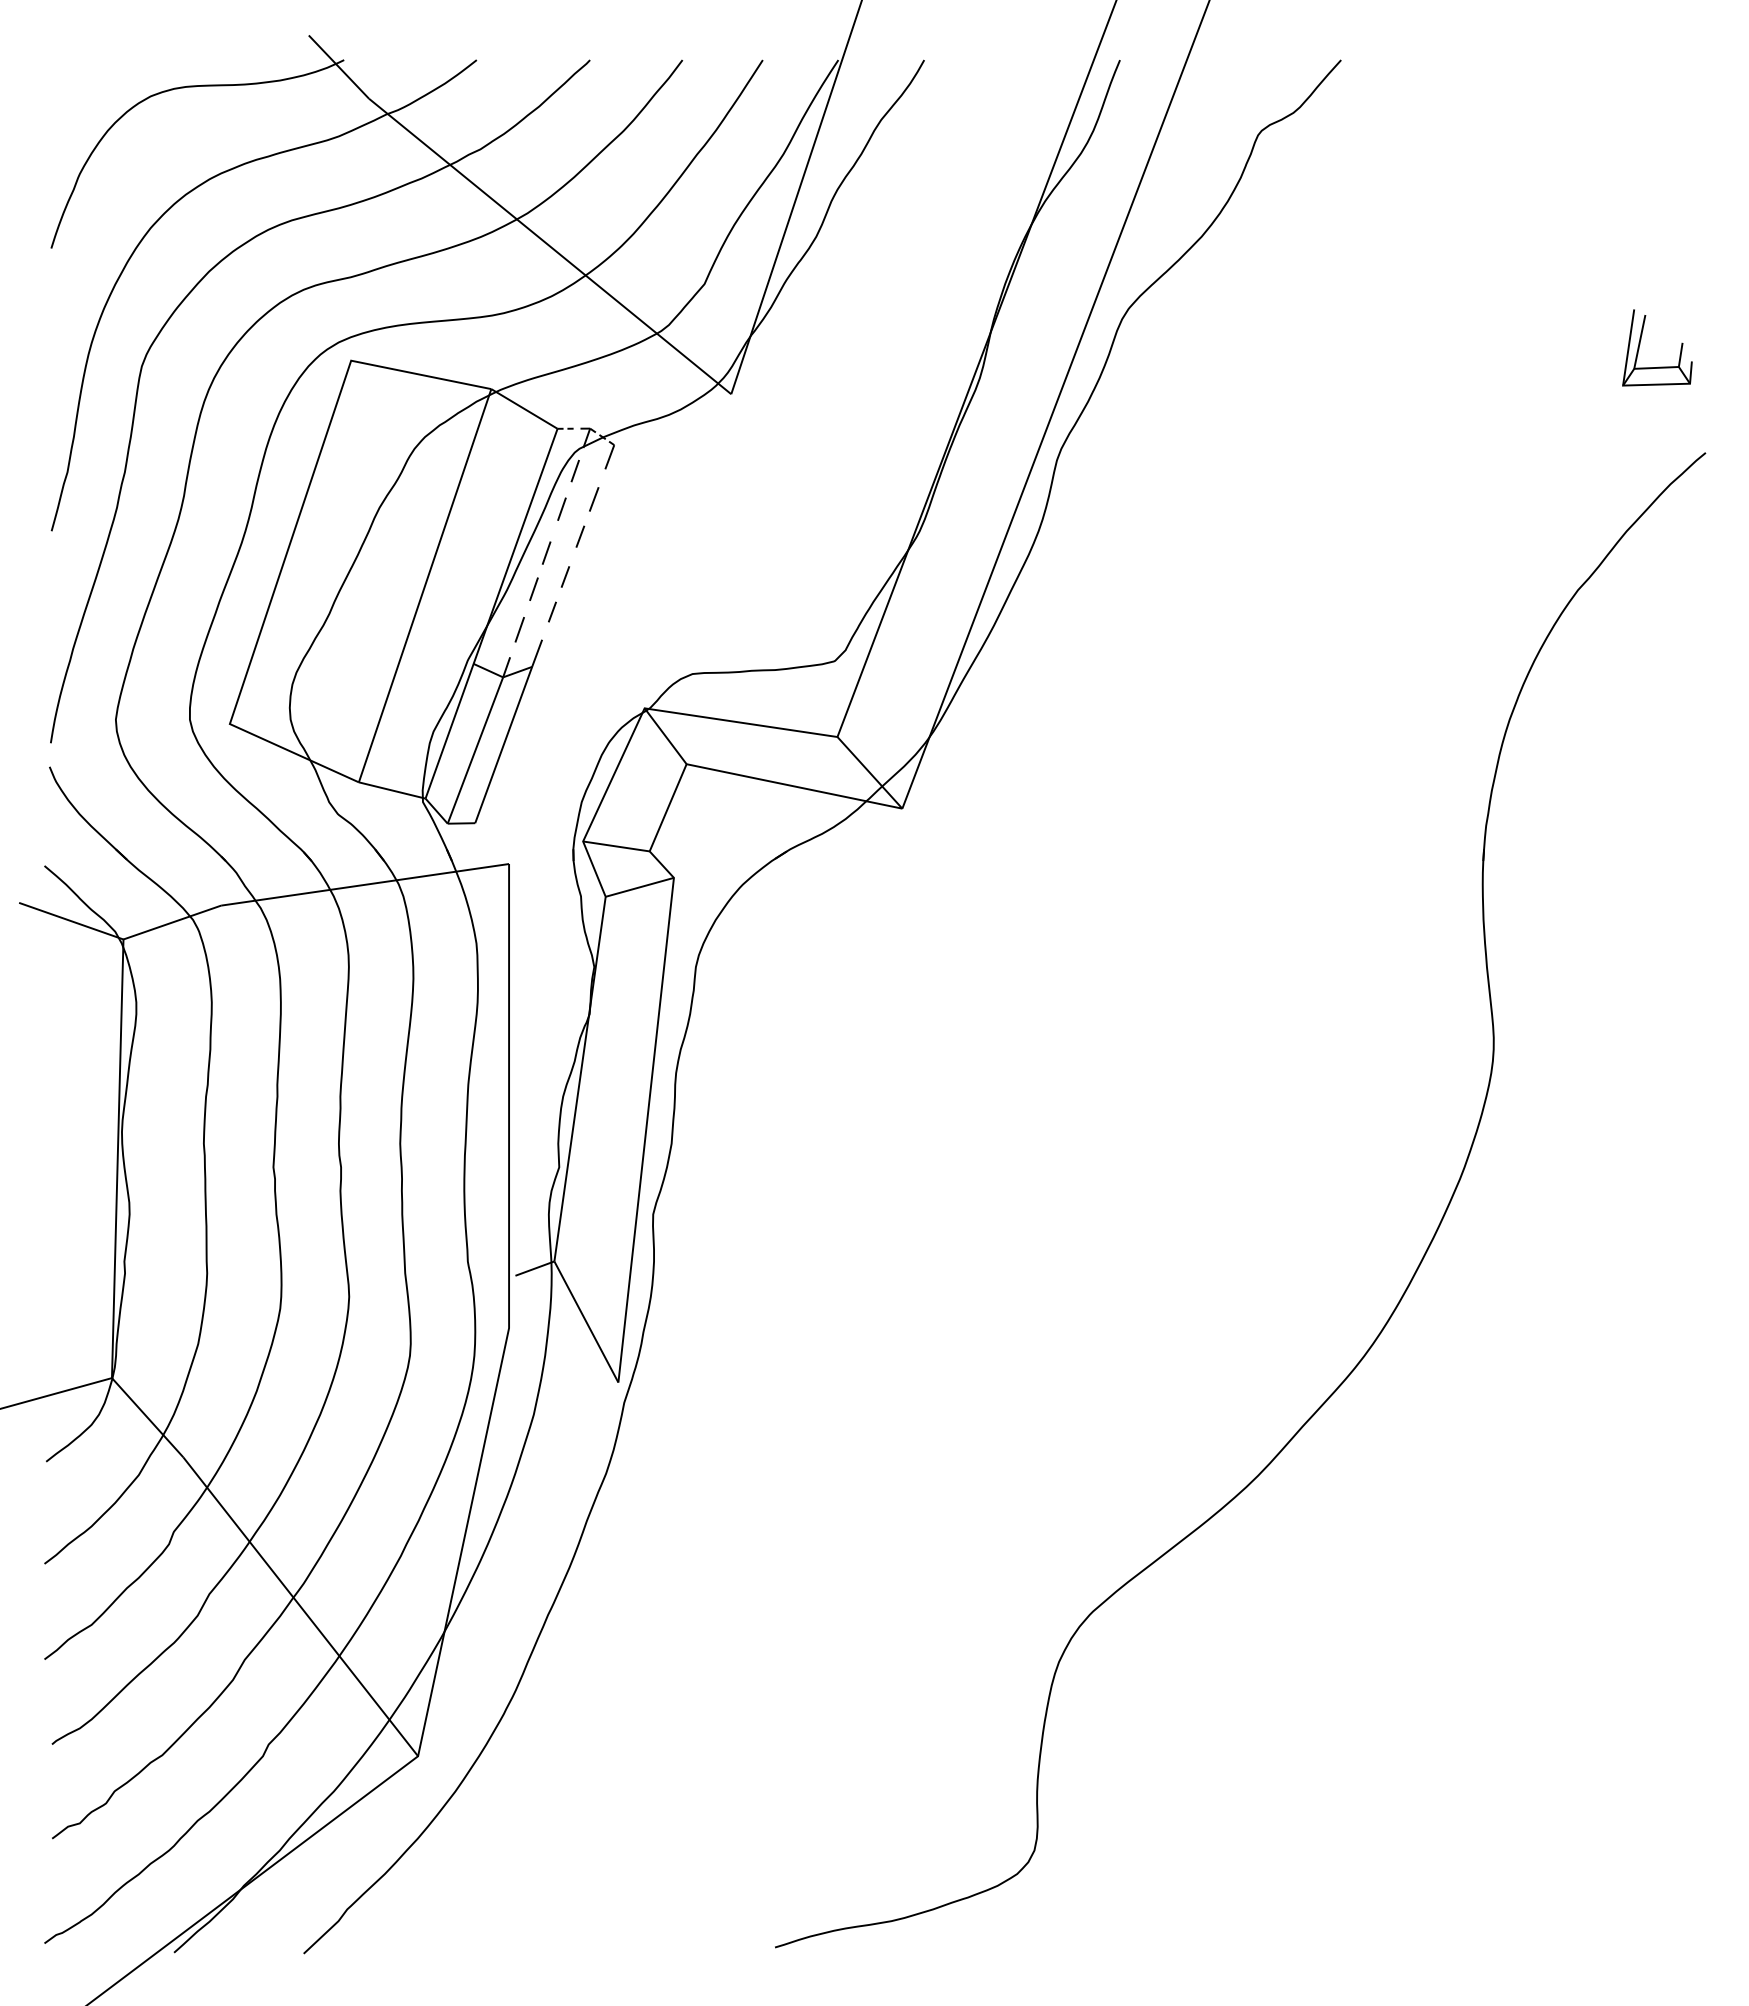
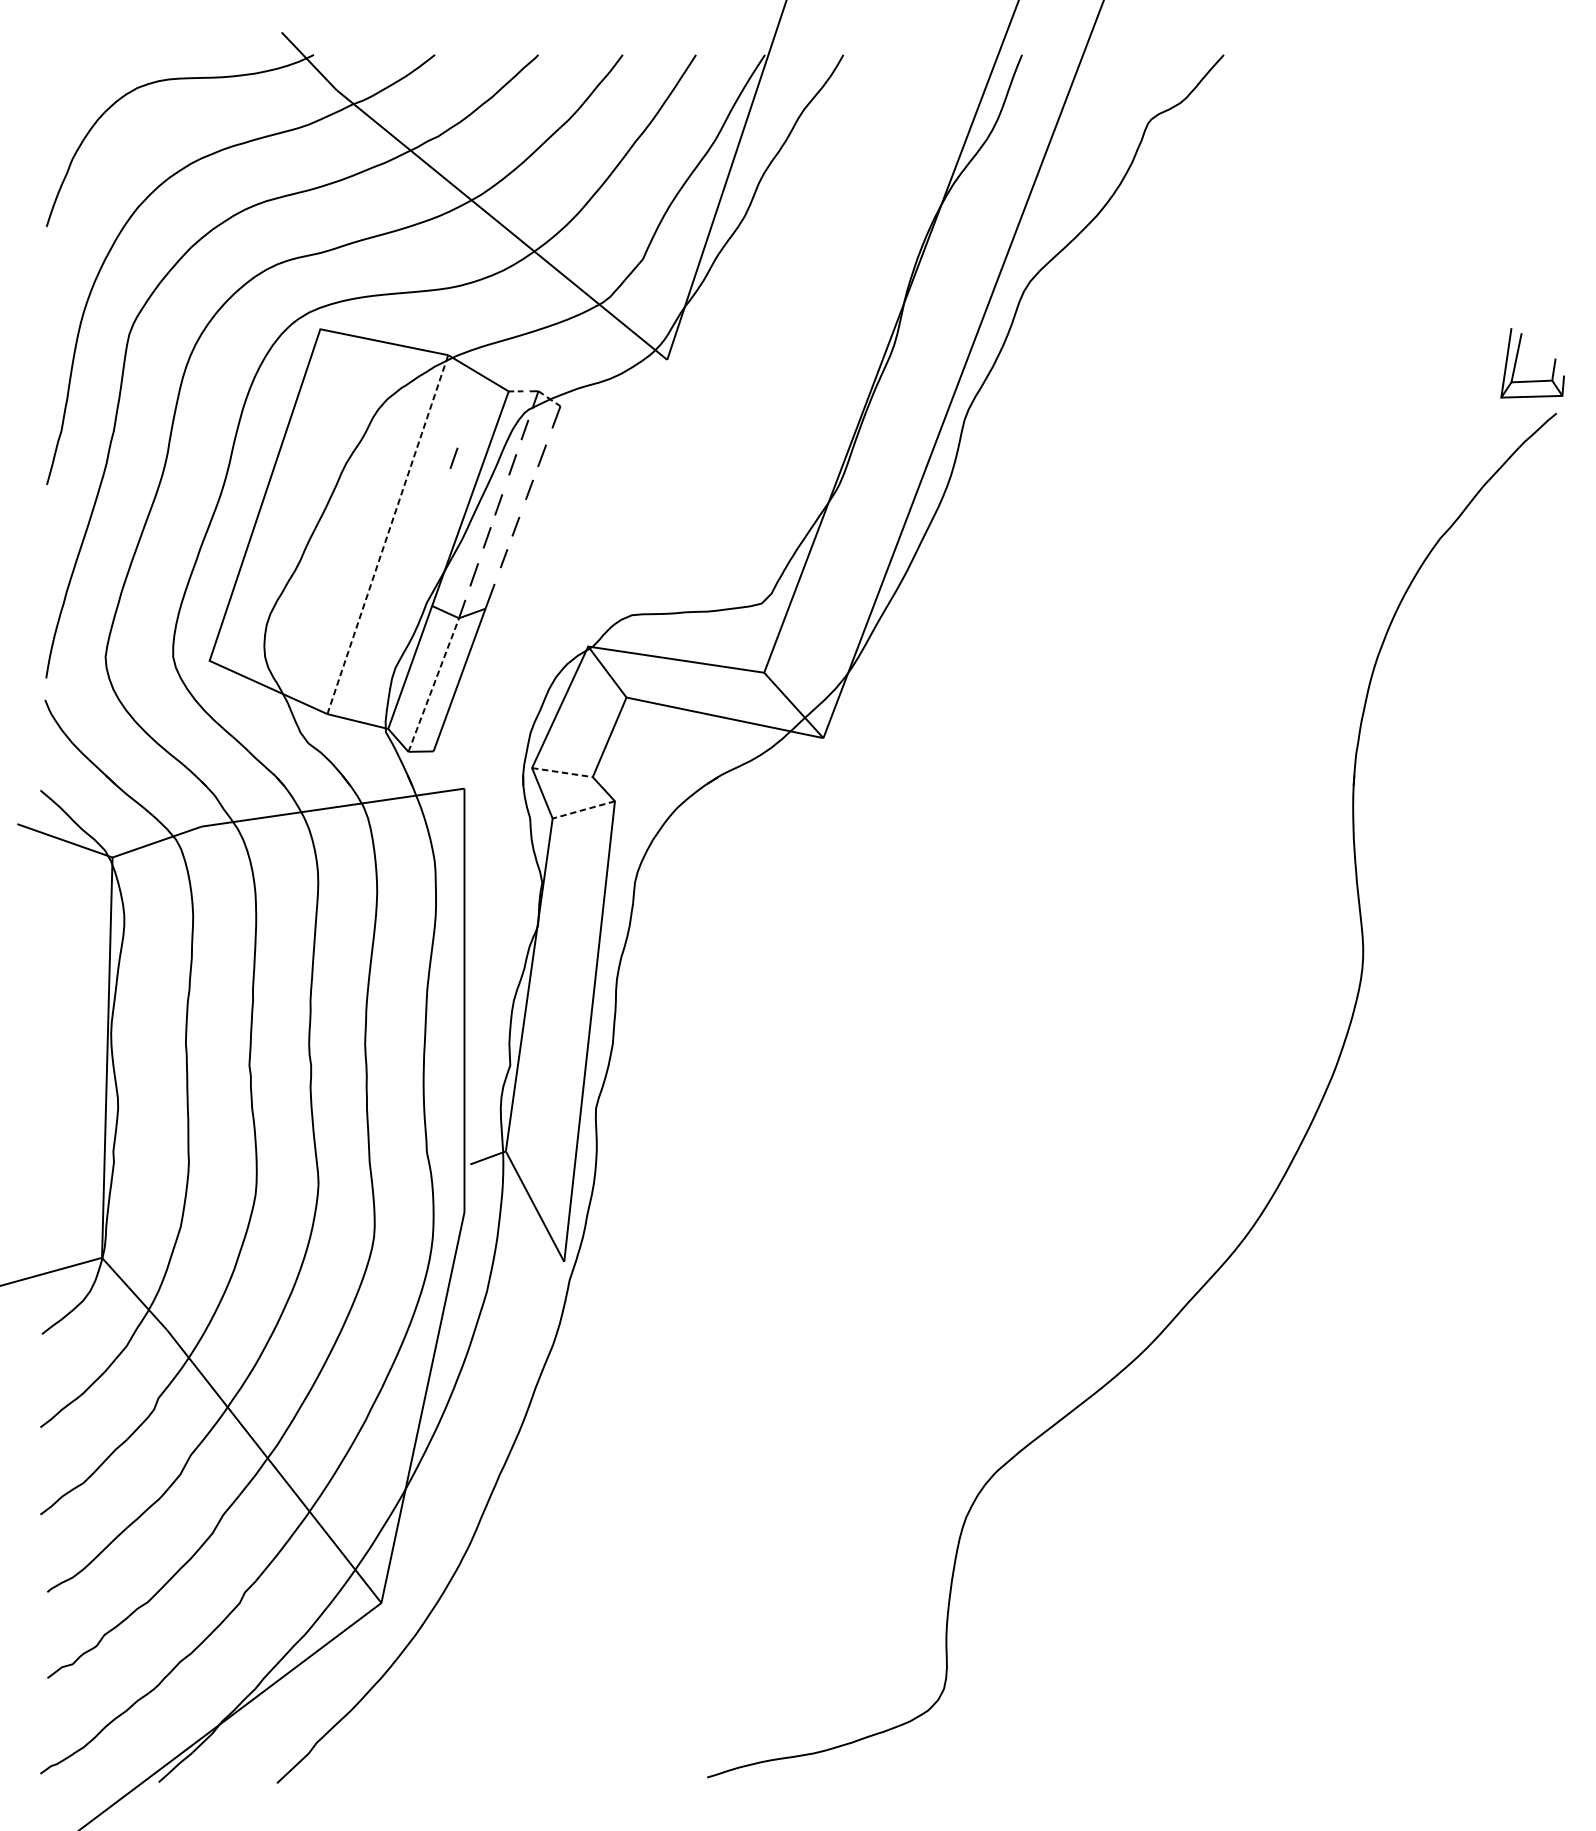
part: (1640, 344) -> (1517, 360), moved
line: (497, 501) -> (453, 457), added
line: (425, 585) -> (388, 534), solid -> dashed
line: (475, 750) -> (433, 685), solid -> dashed
line: (616, 846) -> (562, 772), solid -> dashed
line: (639, 887) -> (583, 810), solid -> dashed

